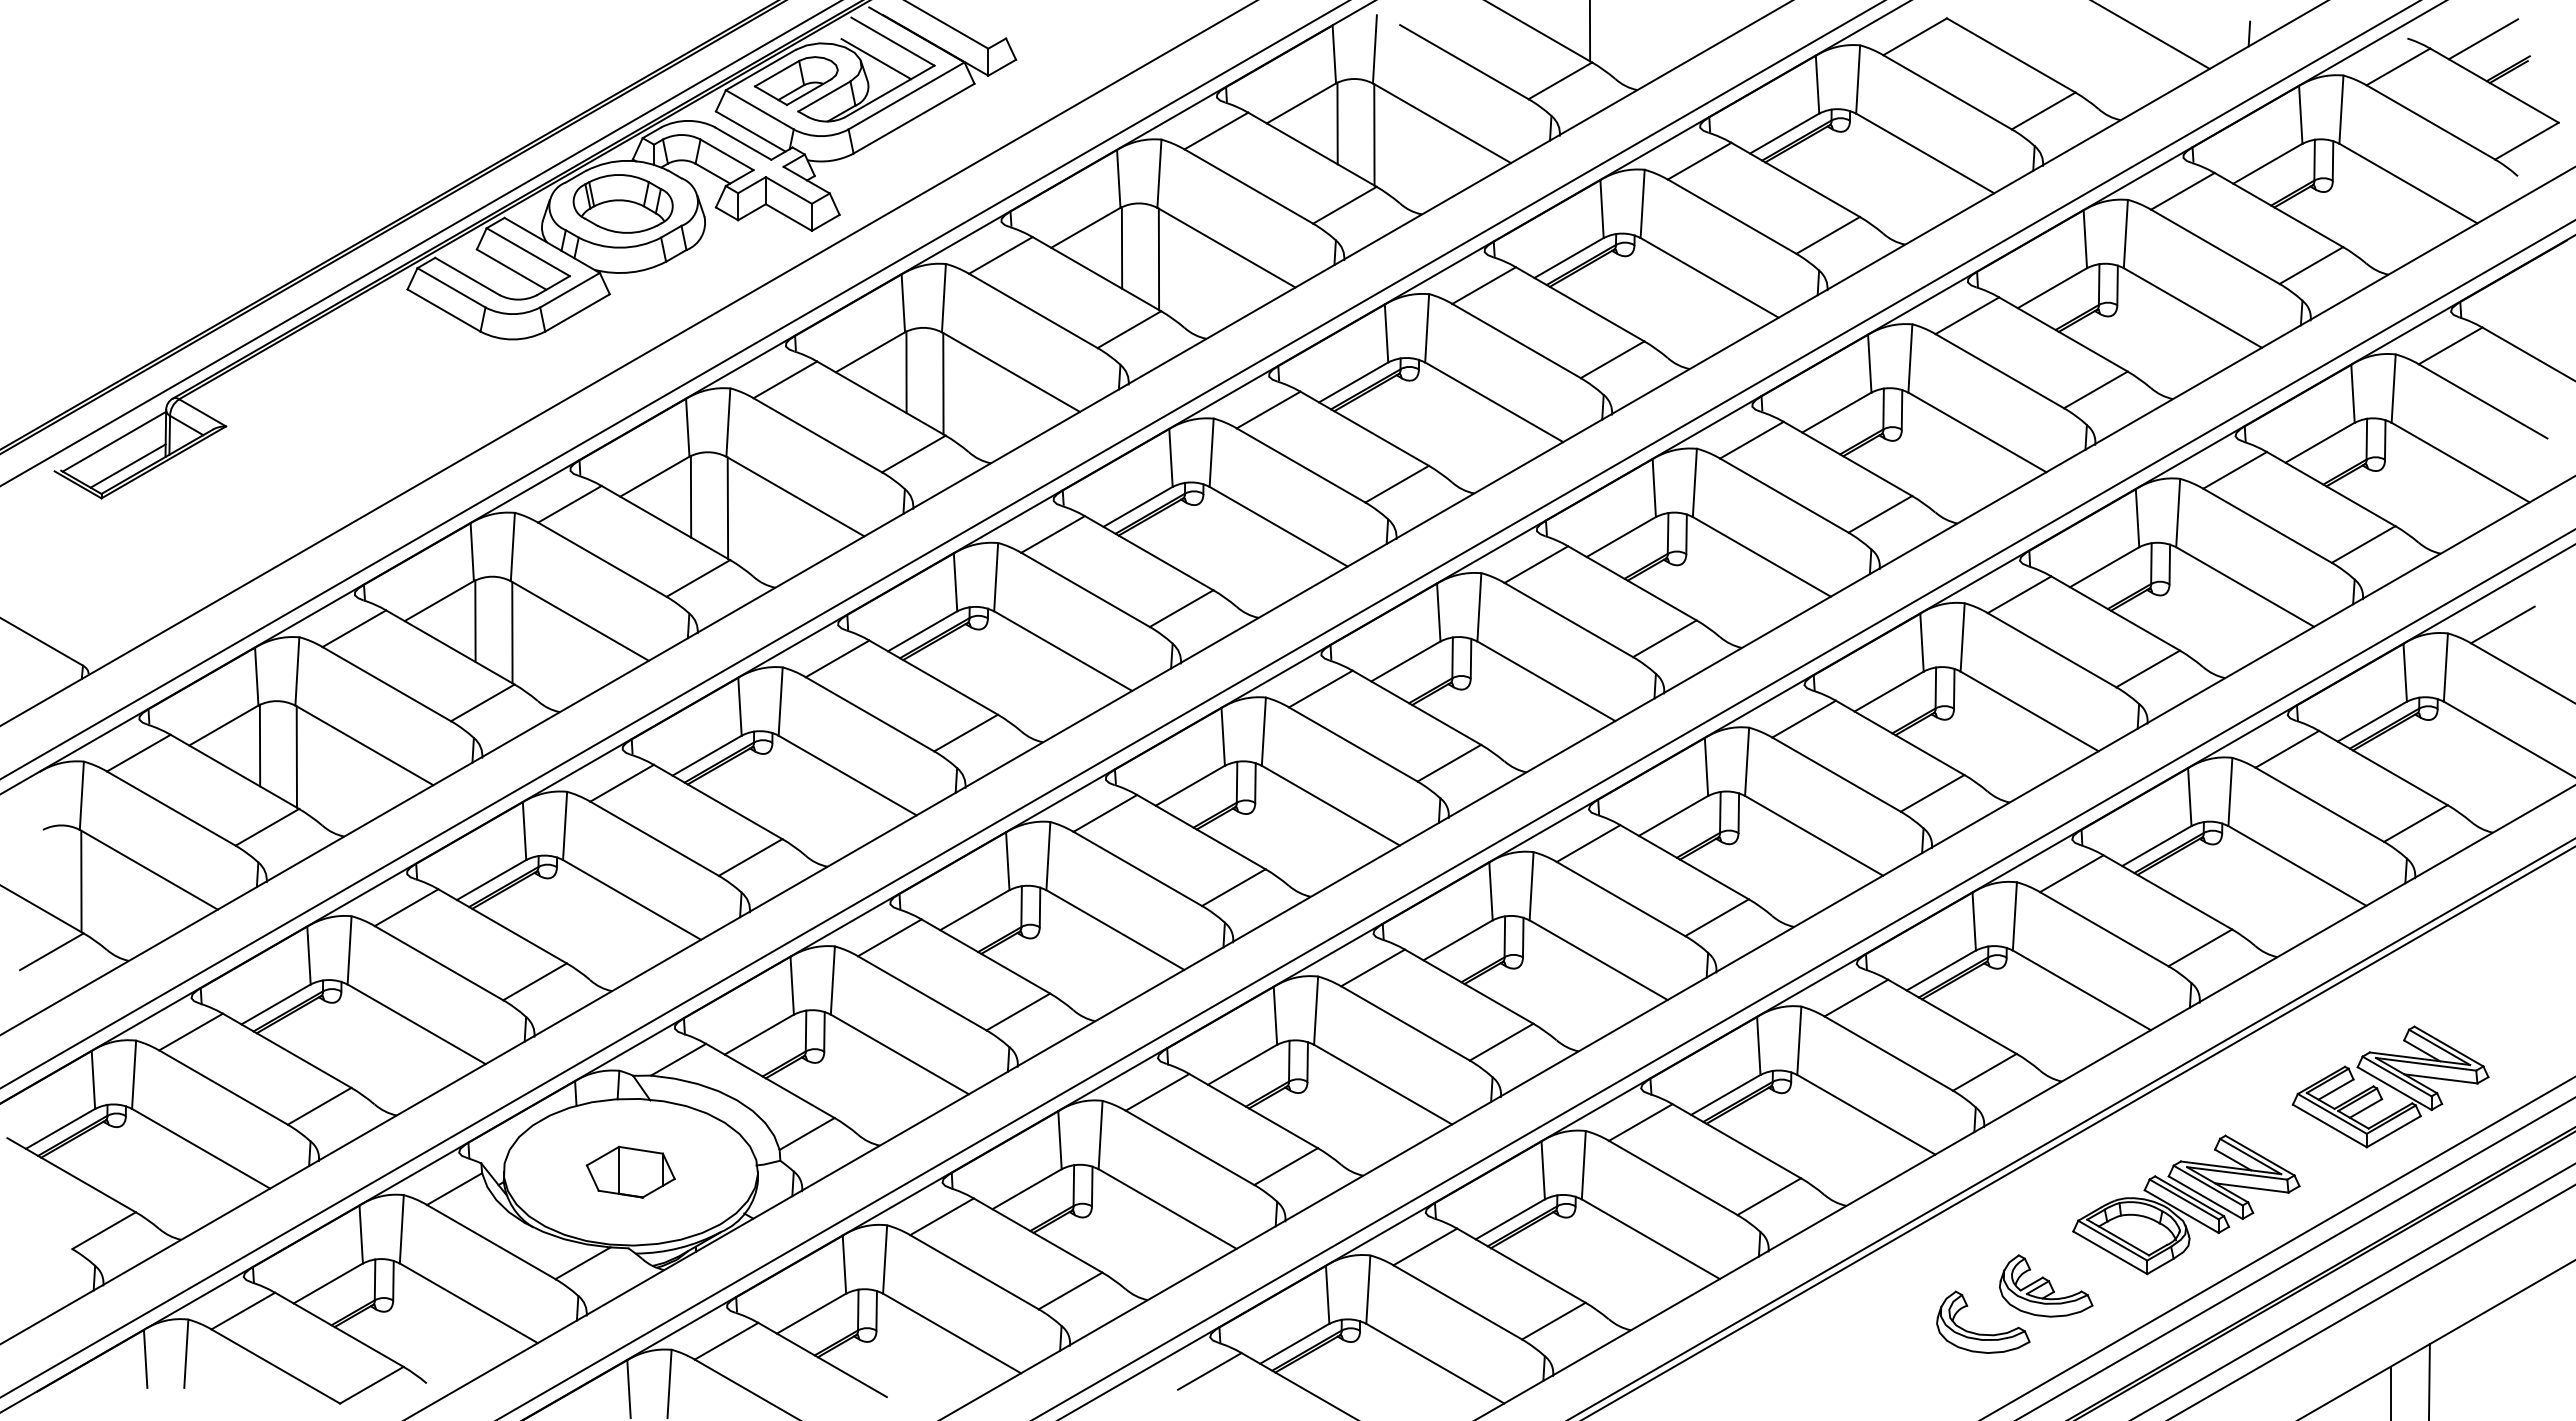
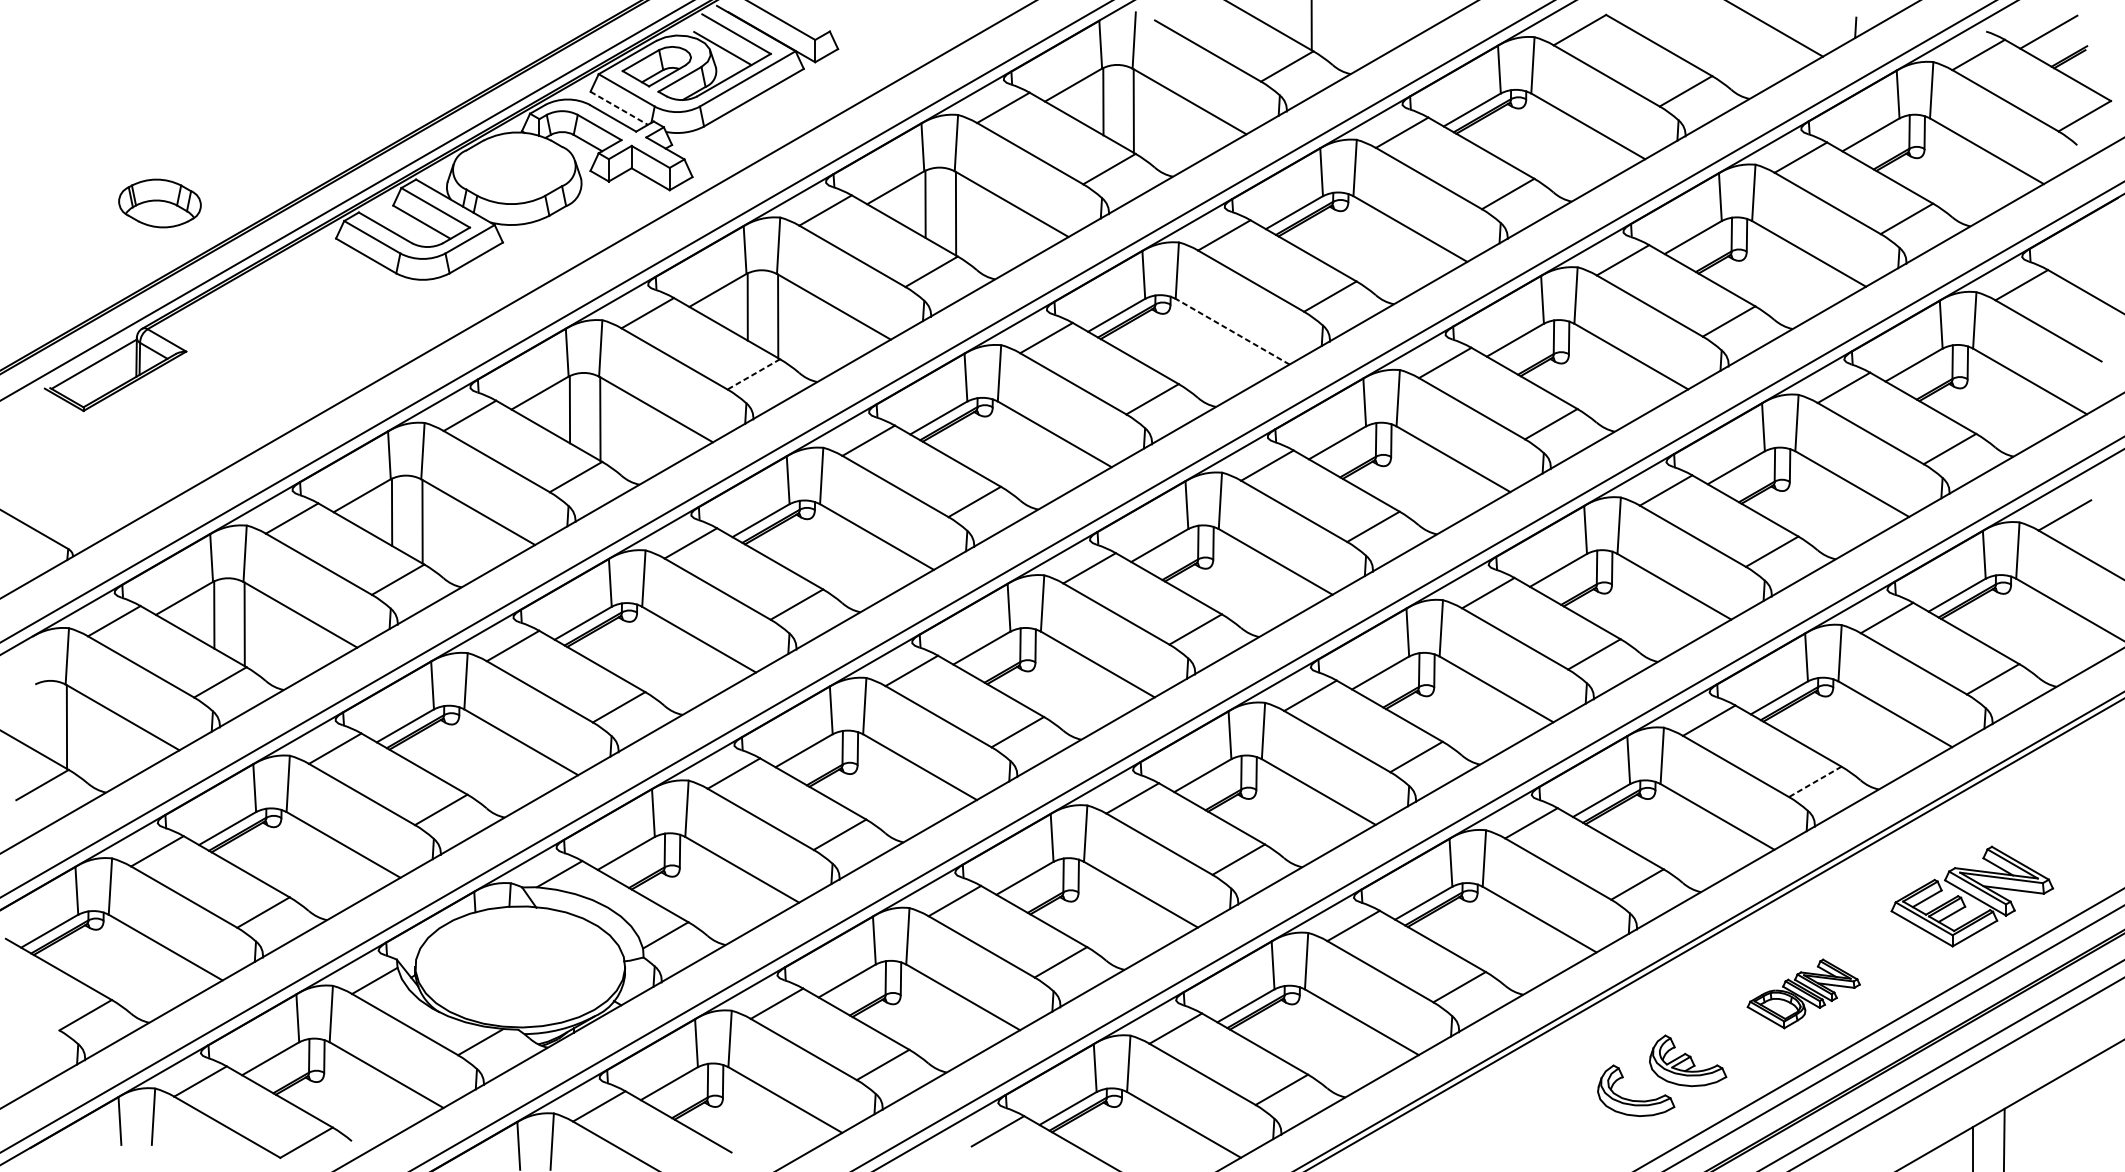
line: (751, 131) -> (619, 108), solid -> dashed
part: (622, 203) -> (159, 203), moved
line: (1494, 402) -> (1232, 331), solid -> dashed
line: (913, 454) -> (753, 374), solid -> dashed
line: (127, 465) -> (104, 383), removed
line: (2200, 947) -> (1815, 781), solid -> dashed
part: (630, 1171) -> (519, 966), removed
part: (2186, 1204) -> (1803, 993), size x0.6

